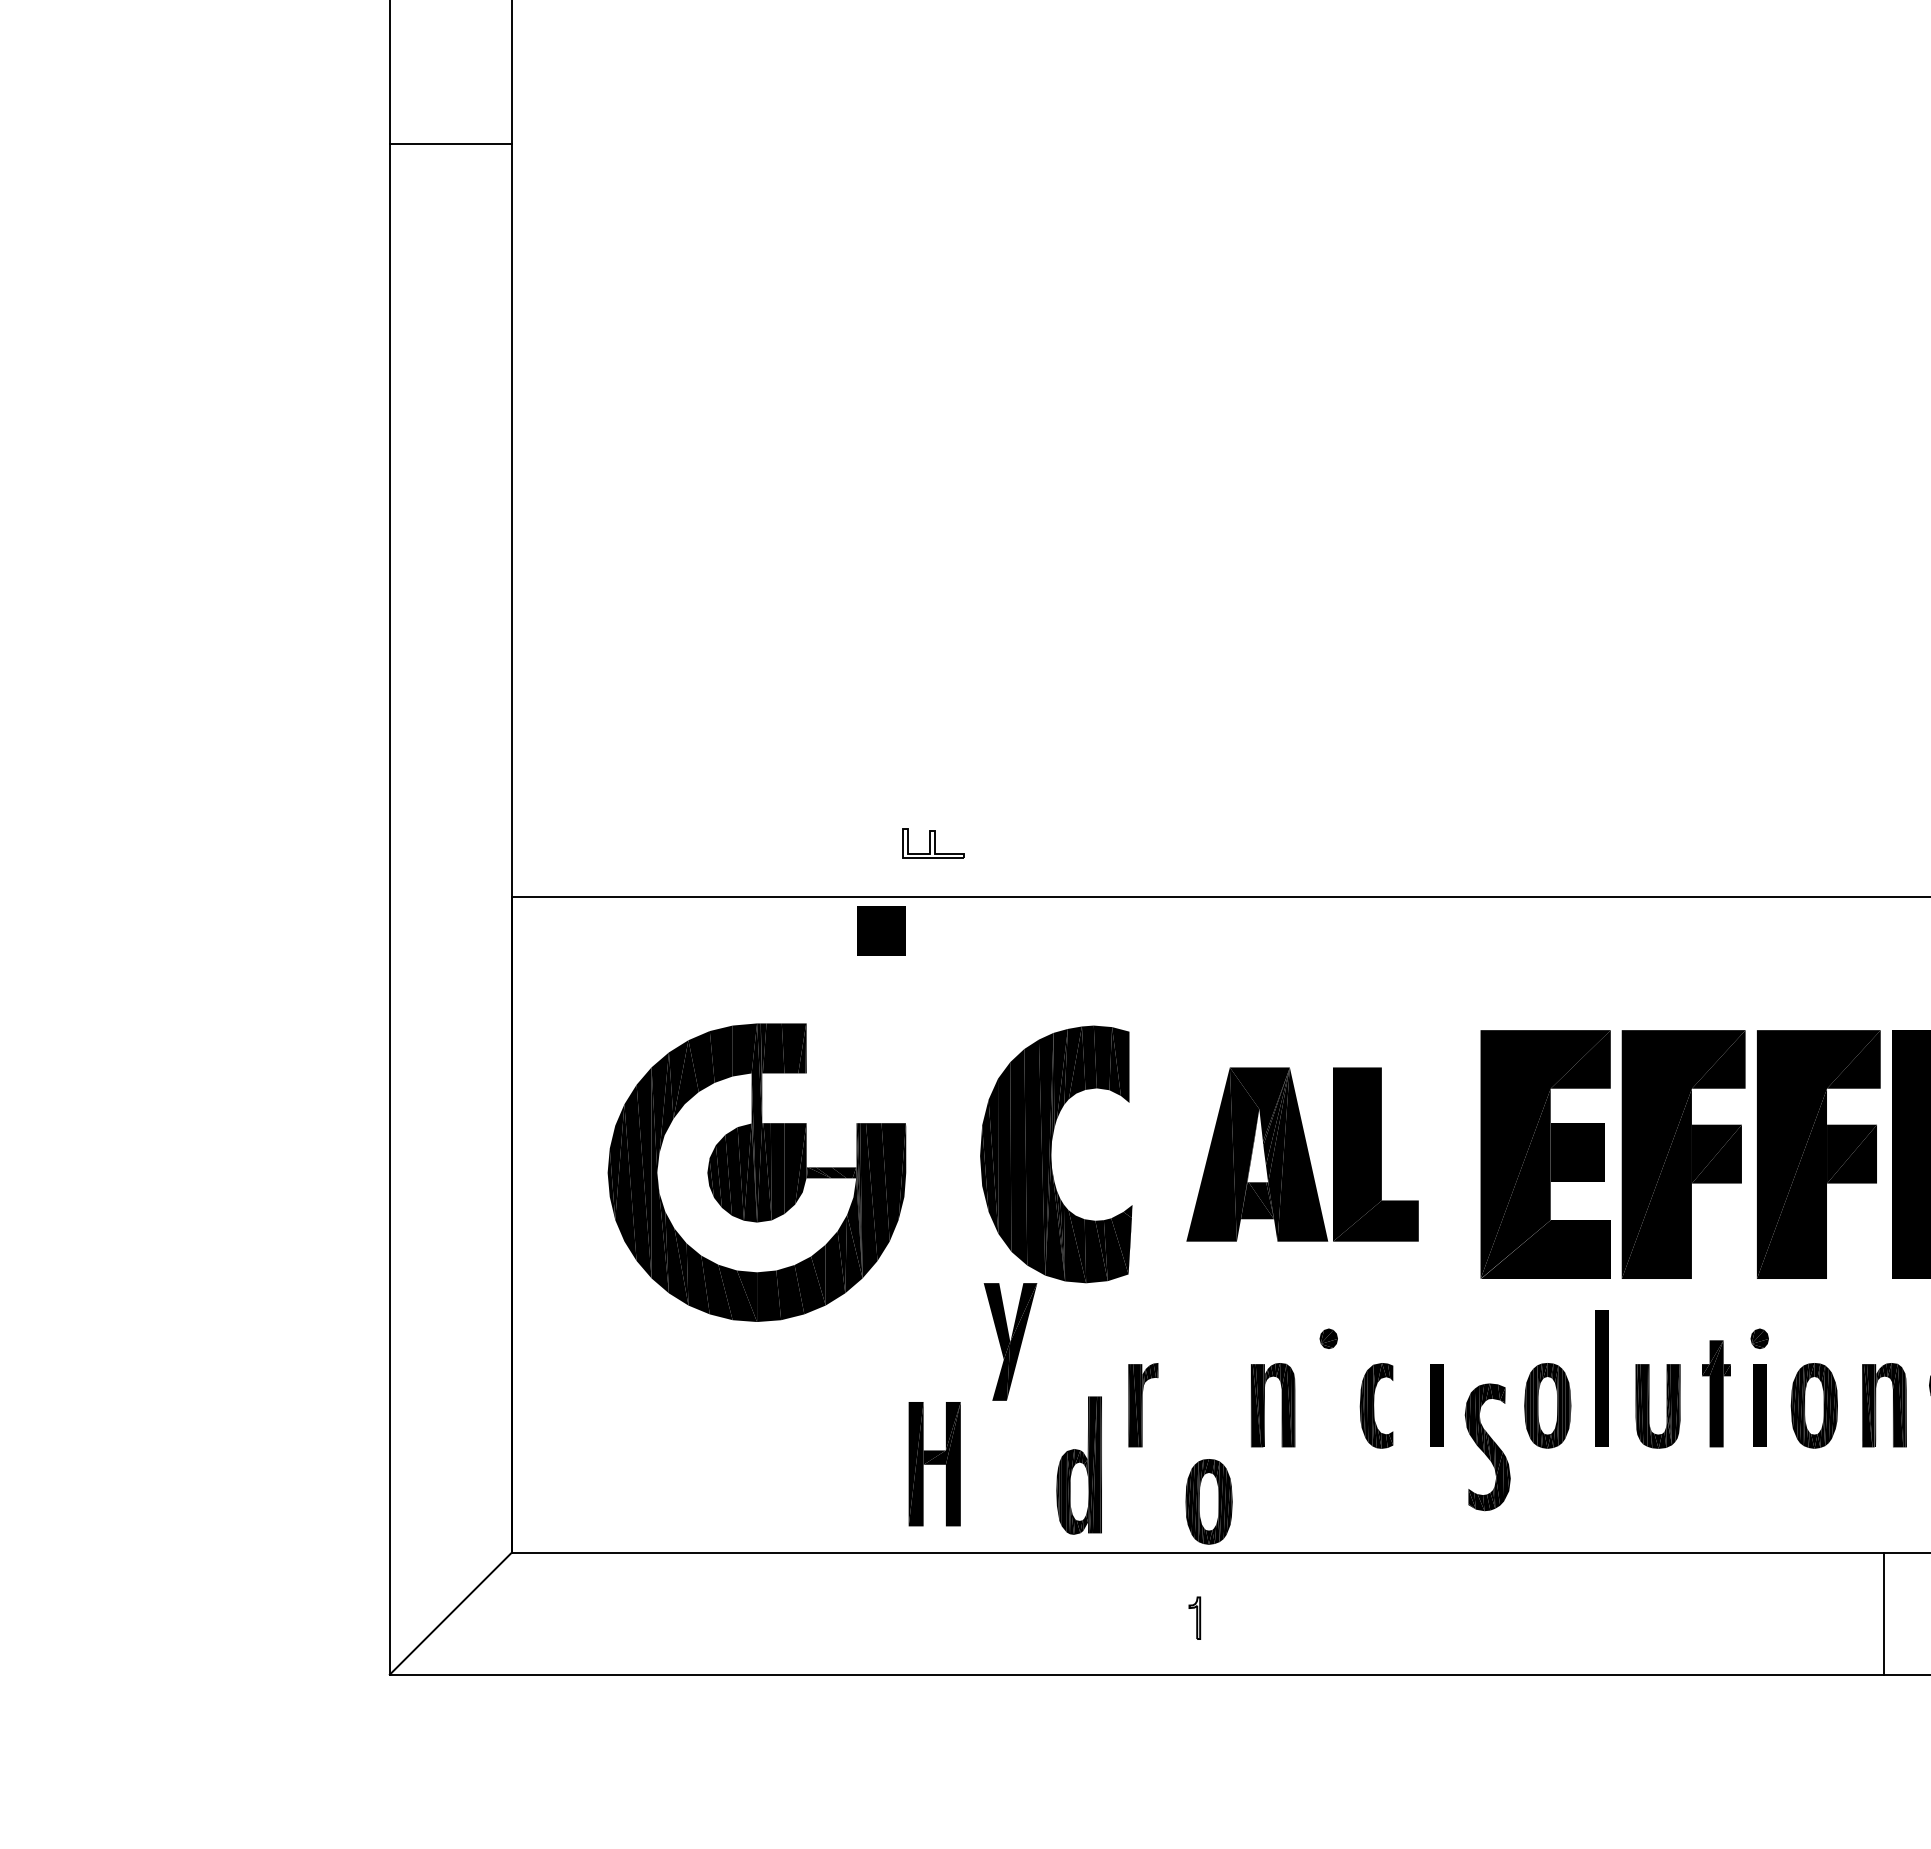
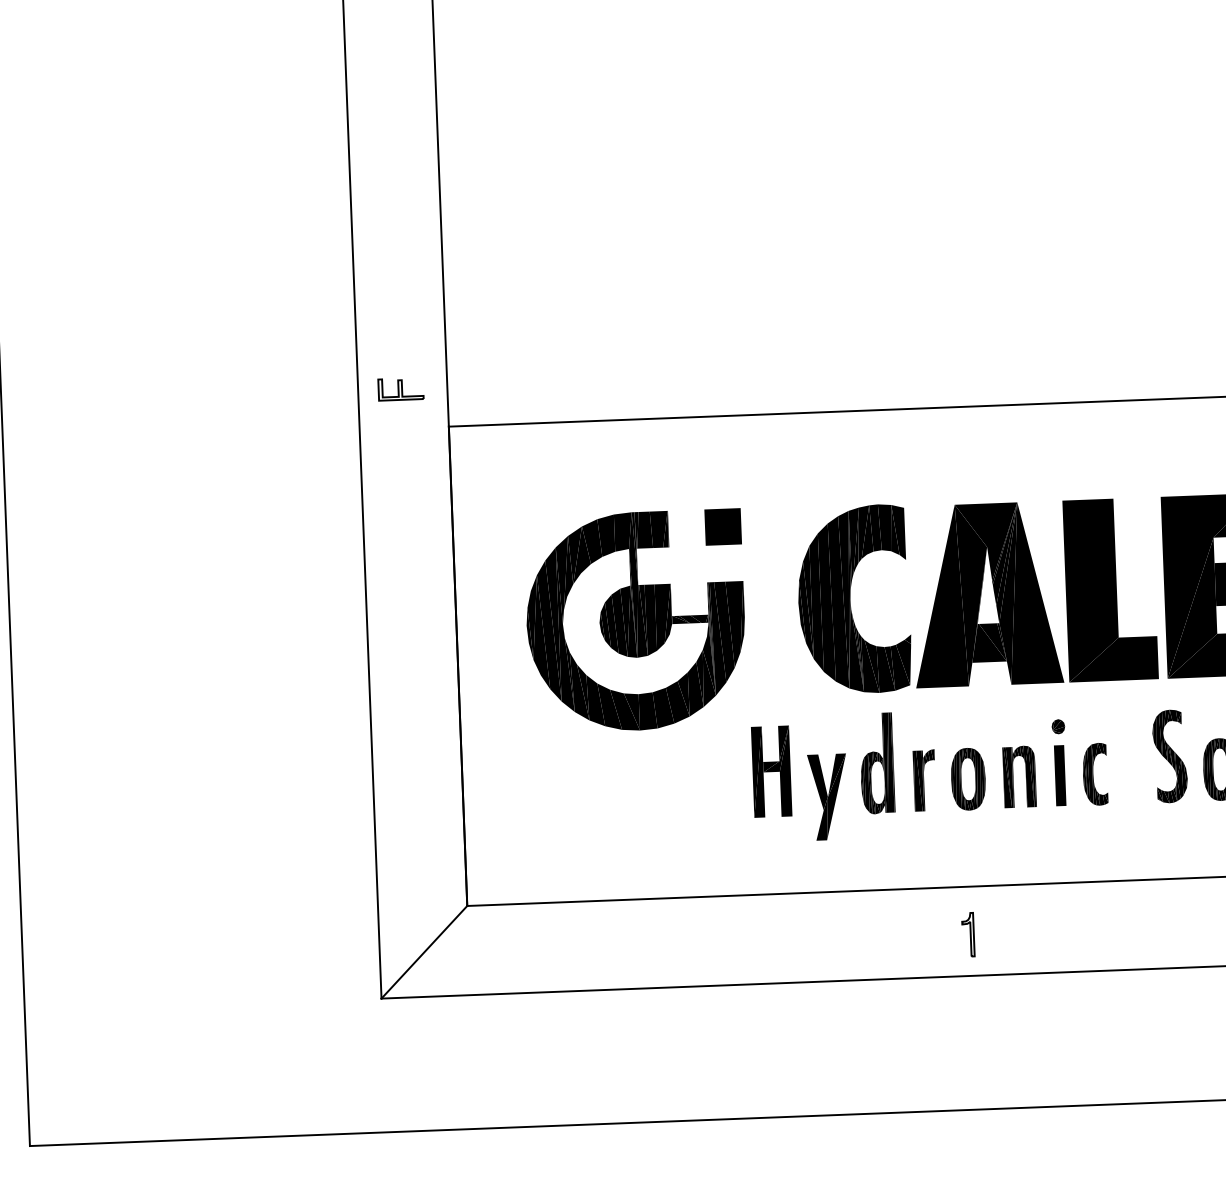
part: (933, 843) -> (401, 389), moved
part: (881, 930) -> (723, 526), moved
part: (1302, 1154) -> (1034, 592), size x1.43
part: (1010, 1341) -> (828, 796), moved
part: (1436, 1405) -> (1060, 775), moved
part: (1487, 1447) -> (1169, 756), moved
part: (934, 1464) -> (771, 771), moved
part: (1078, 1465) -> (876, 763), moved
part: (1208, 1501) -> (967, 779), moved
part: (1194, 1617) -> (968, 934), size x1.43

